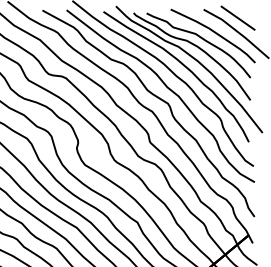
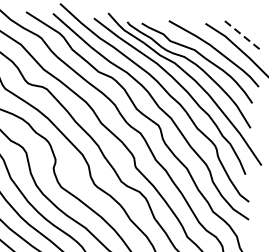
line: (238, 18) -> (243, 36), solid -> dashed

